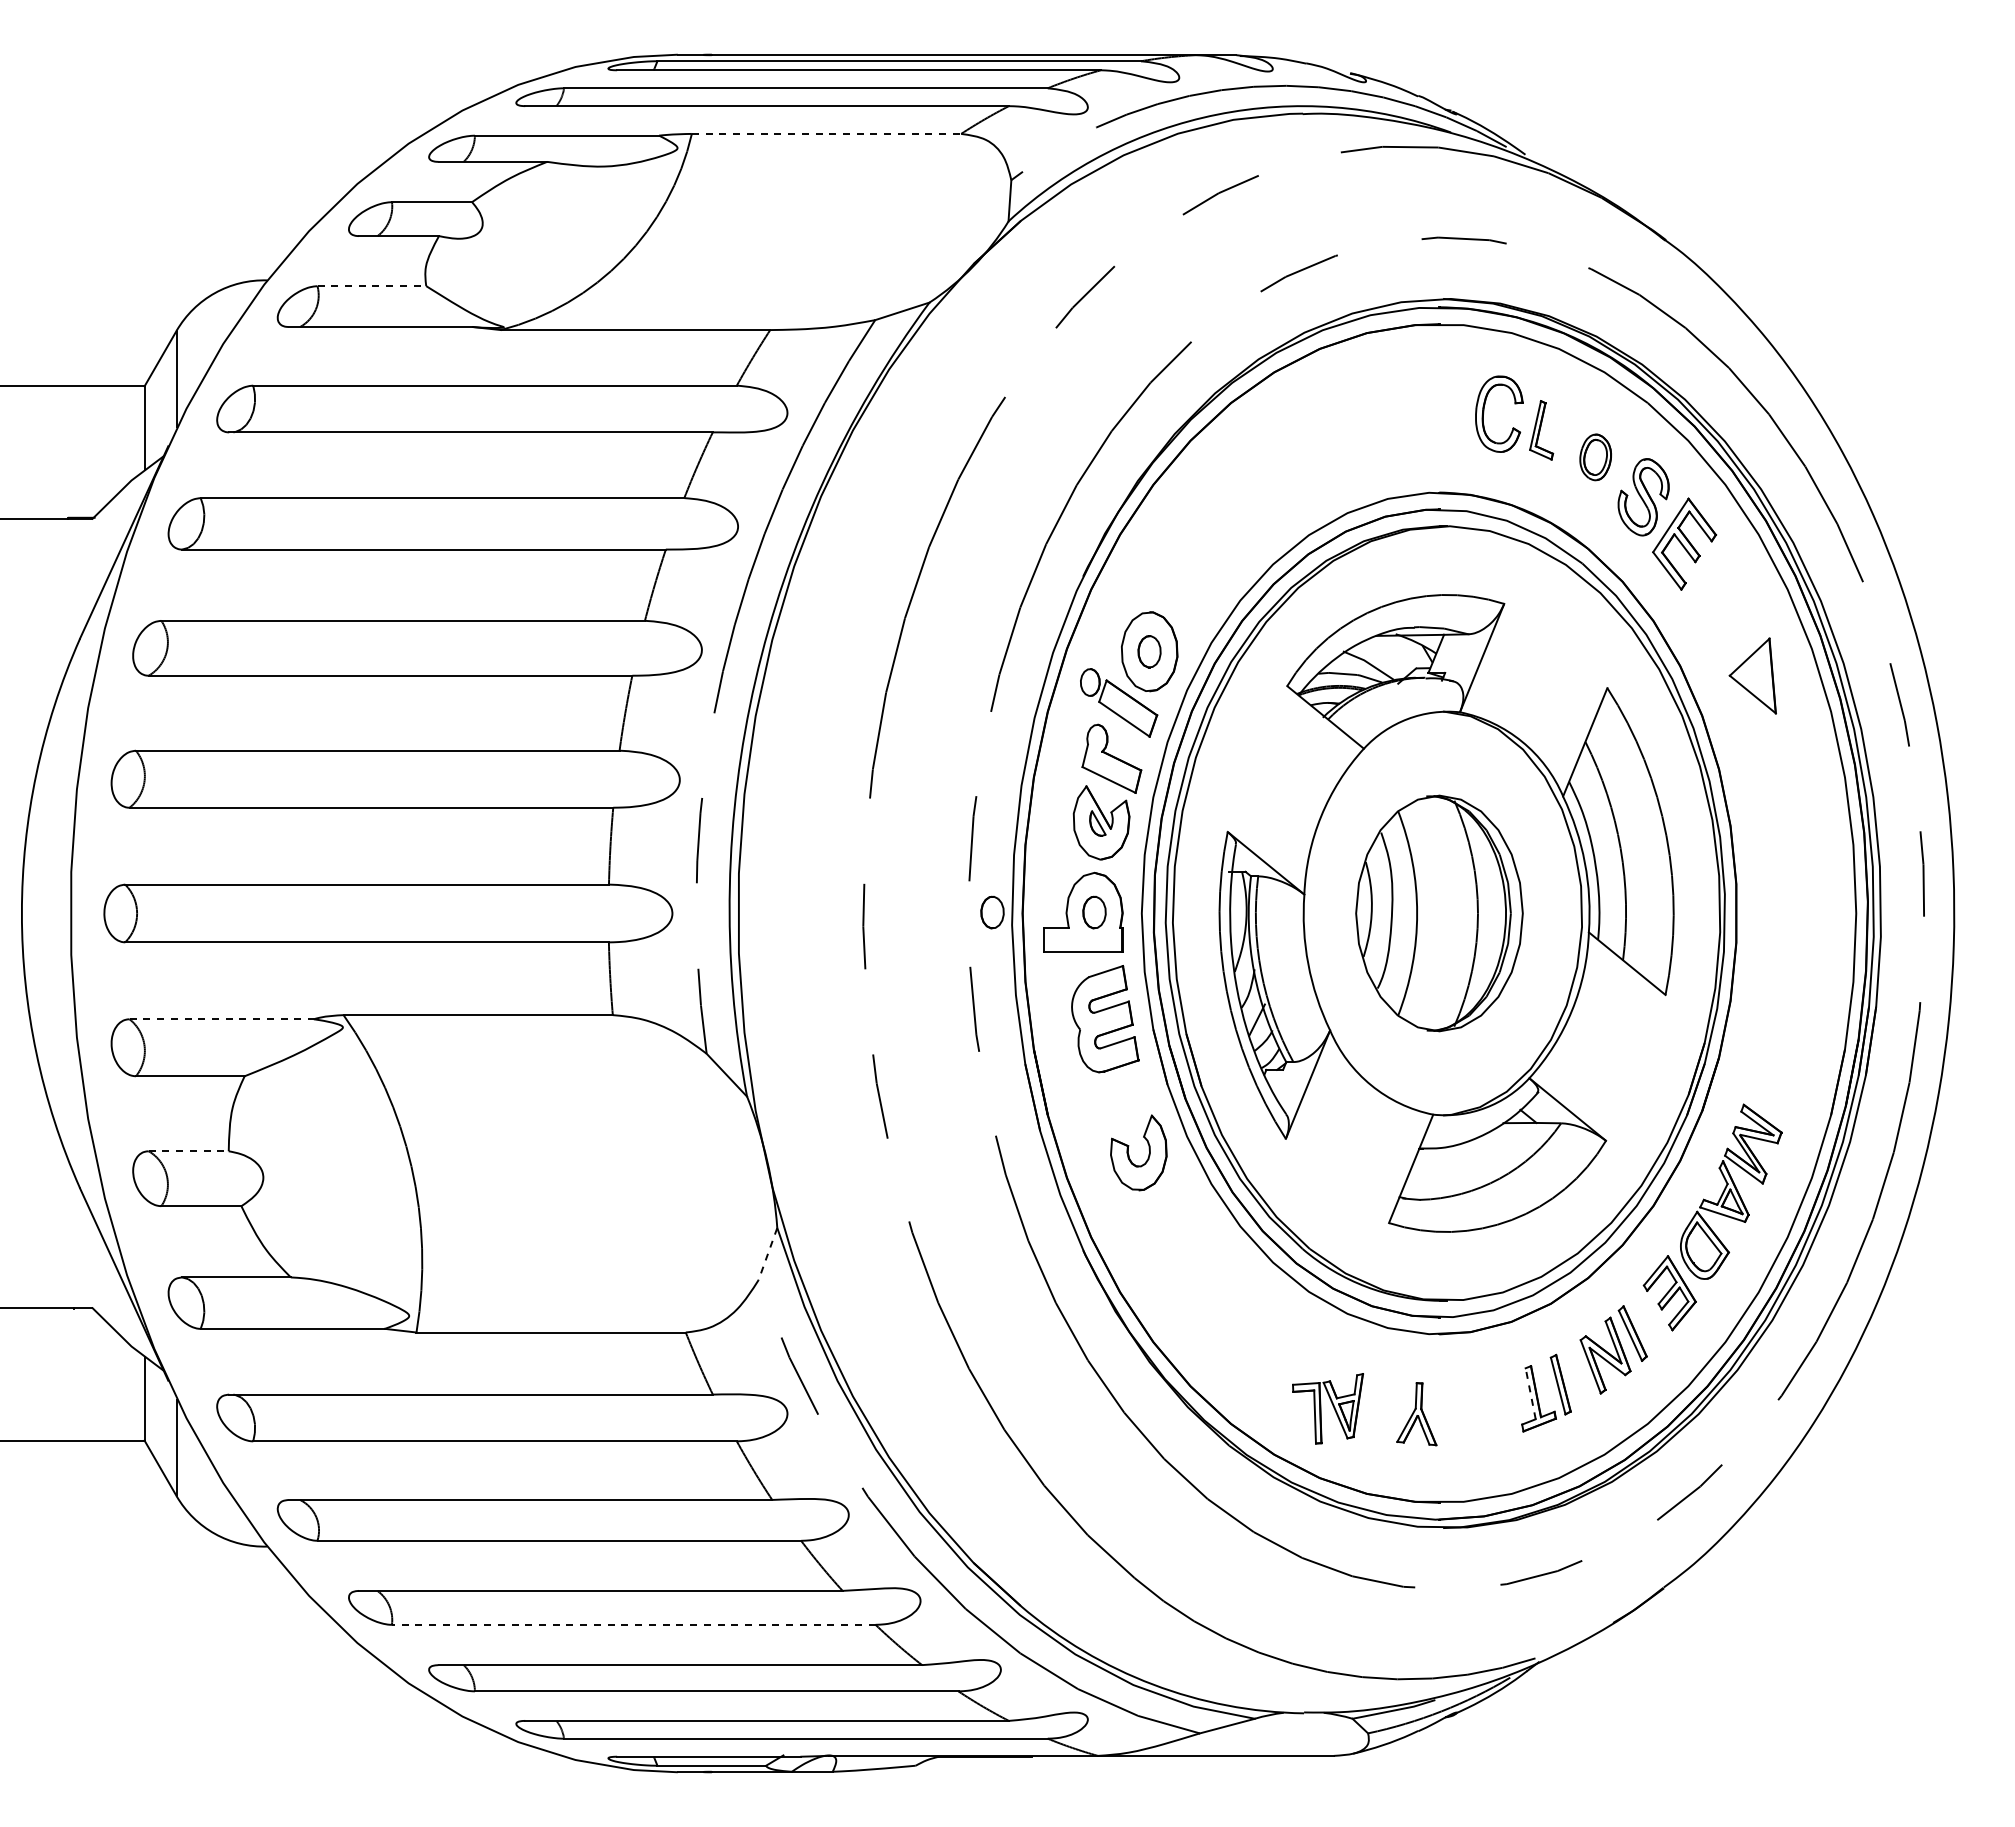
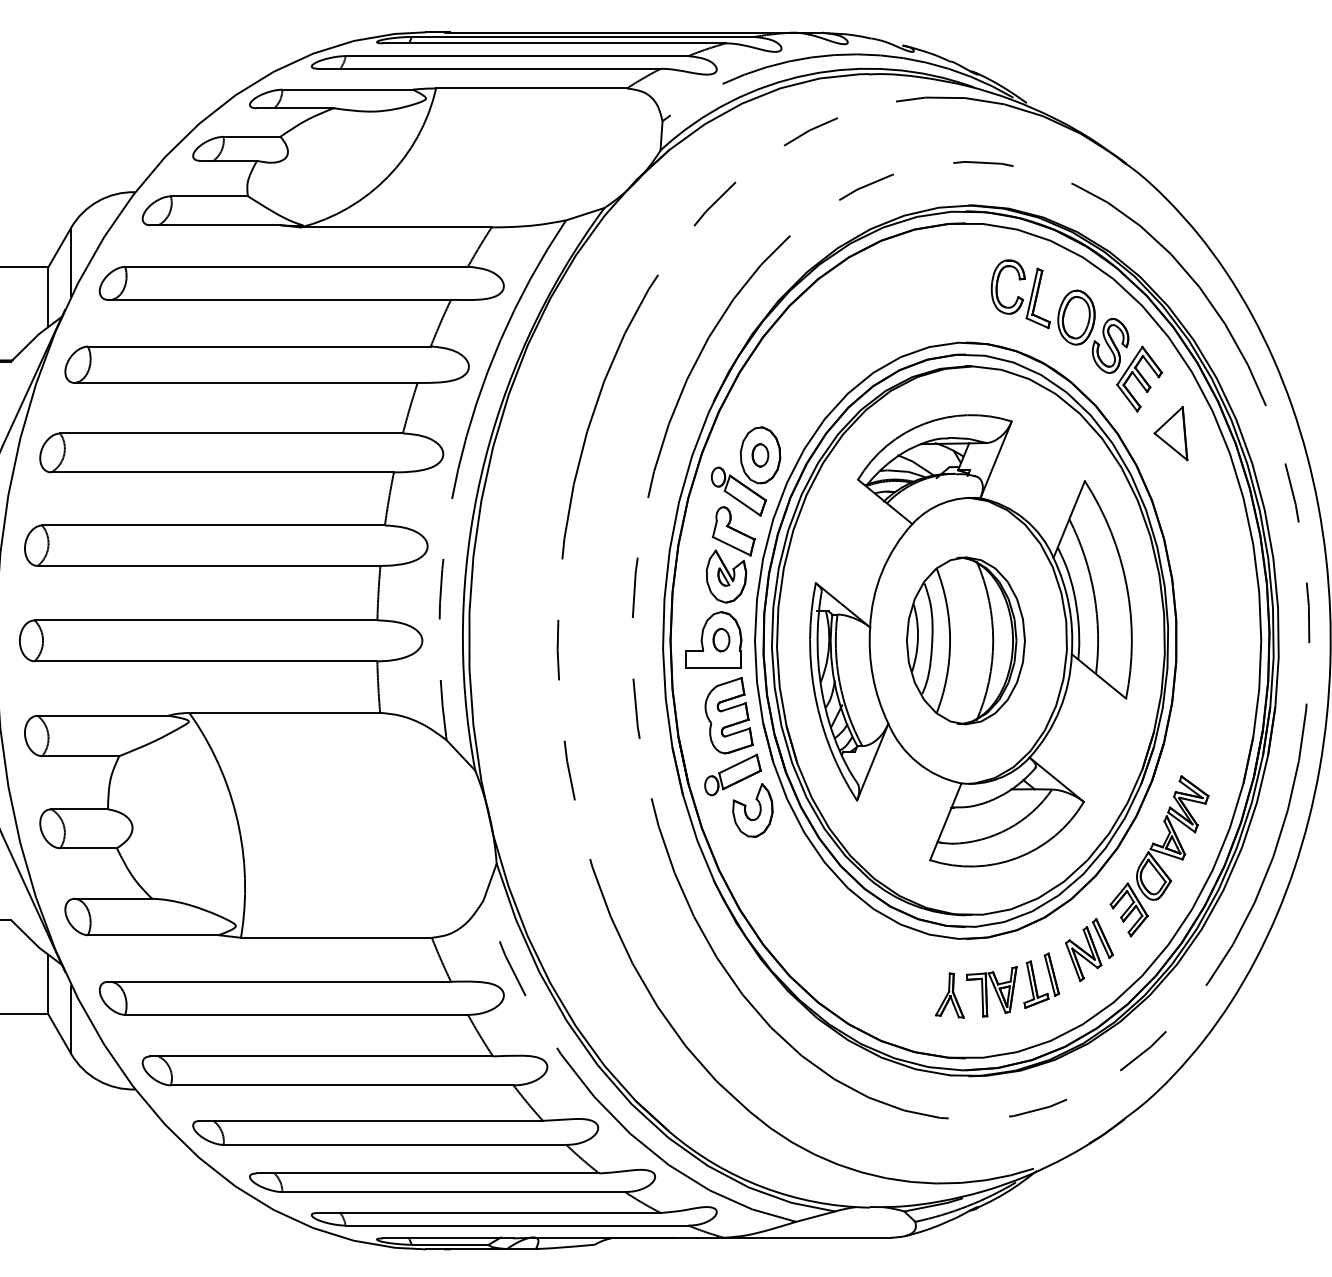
line: (826, 133) -> (531, 88), dashed -> solid
line: (372, 286) -> (209, 196), dashed -> solid
part: (1541, 430) -> (1038, 298), size x1.43
part: (1595, 457) -> (1076, 317), size x1.67
part: (1752, 675) -> (1170, 433), moved
part: (992, 912) -> (649, 640), removed
line: (222, 1019) -> (103, 715), dashed -> solid
part: (1110, 1102) -> (732, 774), added
line: (189, 1151) -> (80, 809), dashed -> solid
line: (767, 1254) -> (489, 882), dashed -> solid
line: (1530, 1393) -> (1030, 980), dashed -> solid
part: (1327, 1408) -> (991, 991), moved
line: (633, 1624) -> (394, 1144), dashed -> solid

